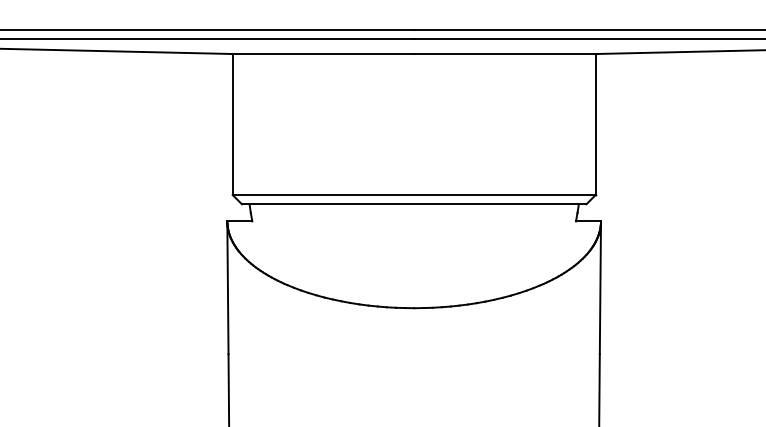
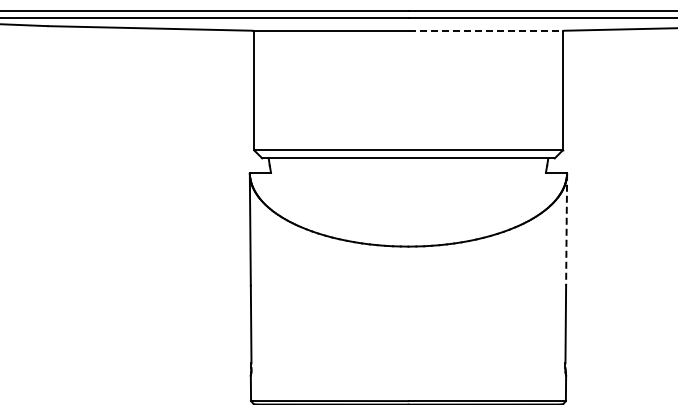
line: (506, 53) -> (486, 30), solid -> dashed
line: (600, 288) -> (566, 229), solid -> dashed

